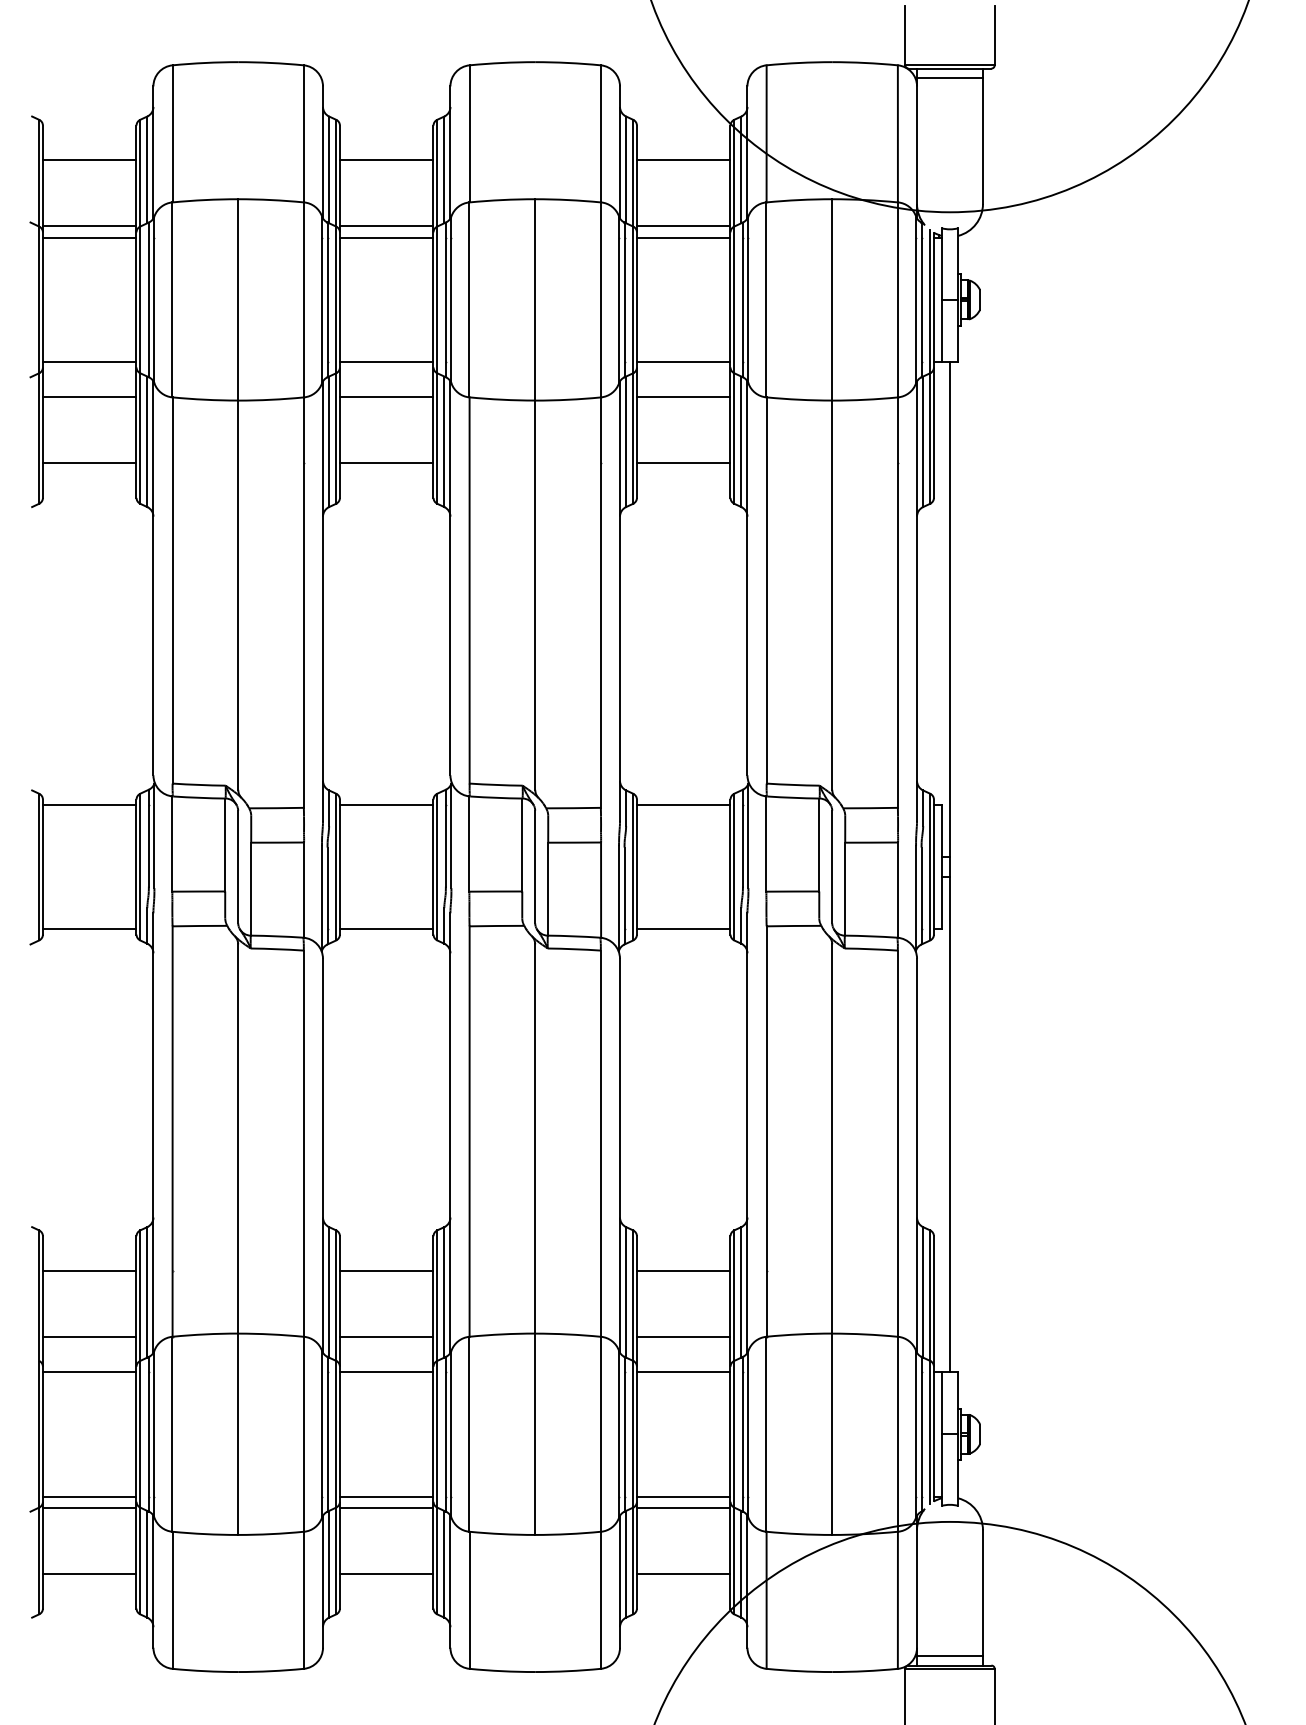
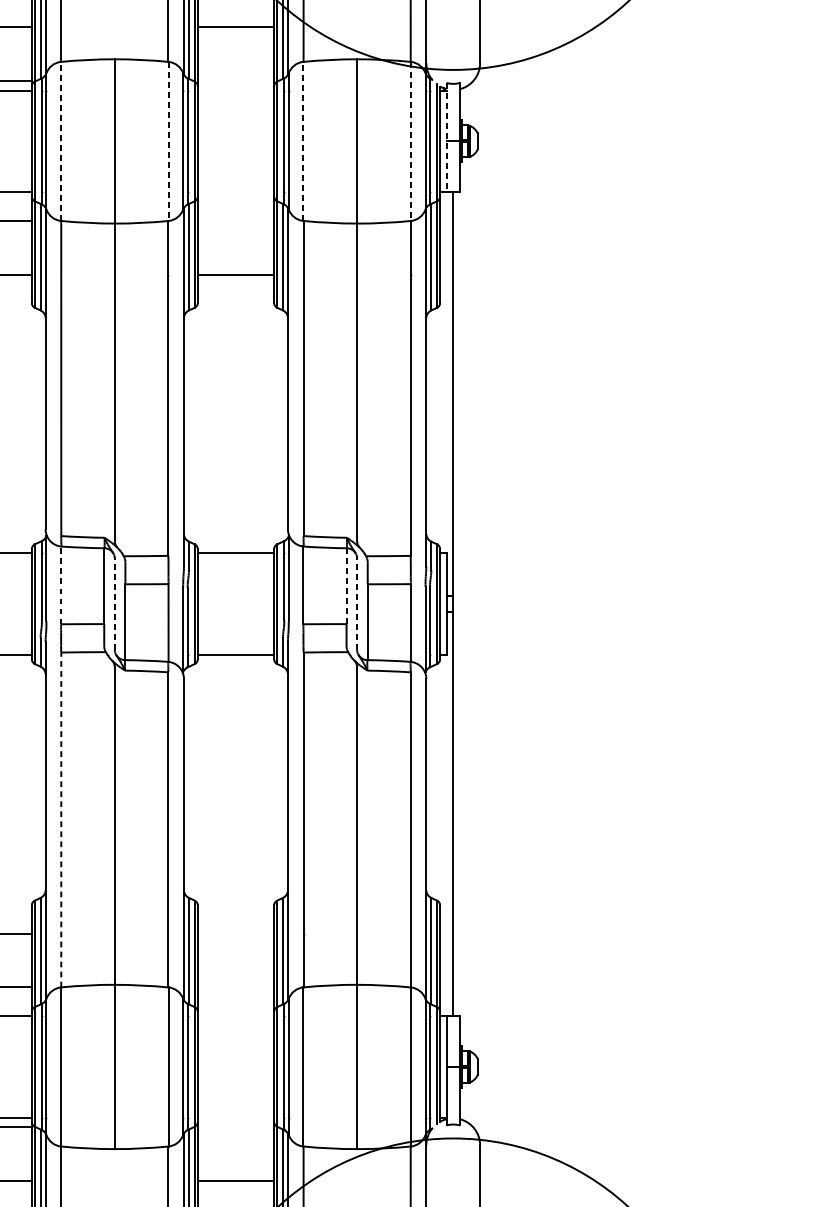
line: (683, 226) -> (235, 81), removed
line: (683, 237) -> (235, 90), removed
line: (941, 295) -> (446, 137), solid -> dashed
line: (469, 299) -> (61, 141), solid -> dashed
line: (766, 299) -> (303, 141), solid -> dashed
line: (601, 300) -> (168, 141), solid -> dashed
line: (898, 300) -> (411, 141), solid -> dashed
line: (683, 362) -> (235, 192), removed
line: (683, 397) -> (235, 221), removed
line: (469, 844) -> (61, 585), solid -> dashed
line: (819, 845) -> (346, 586), solid -> dashed
line: (535, 866) -> (115, 603), solid -> dashed
line: (832, 866) -> (357, 603), solid -> dashed
line: (469, 1131) -> (61, 819), solid -> dashed
line: (683, 1270) -> (235, 933), removed
line: (683, 1336) -> (235, 987), removed
line: (683, 1372) -> (235, 1016), removed
line: (683, 1496) -> (235, 1117), removed
line: (683, 1508) -> (235, 1127), removed

